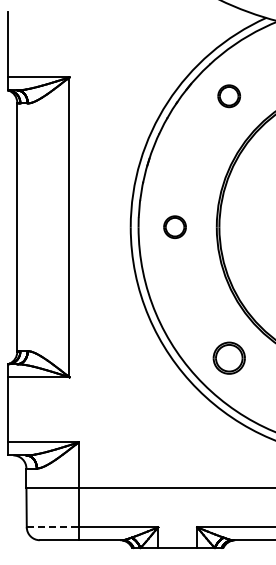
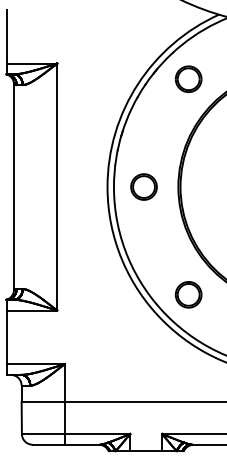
part: (228, 95) -> (188, 78), size x1.43
part: (174, 226) -> (143, 186), size x1.43
line: (52, 527) -> (43, 434), dashed -> solid

